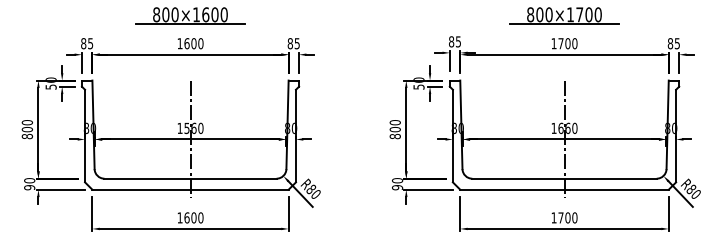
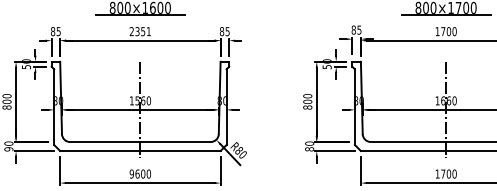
text: (190, 43) -> (140, 31), 1600 -> 2351
text: (397, 187) -> (309, 149), 90 -> 80
text: (179, 217) -> (131, 173), 1600 -> 9600

